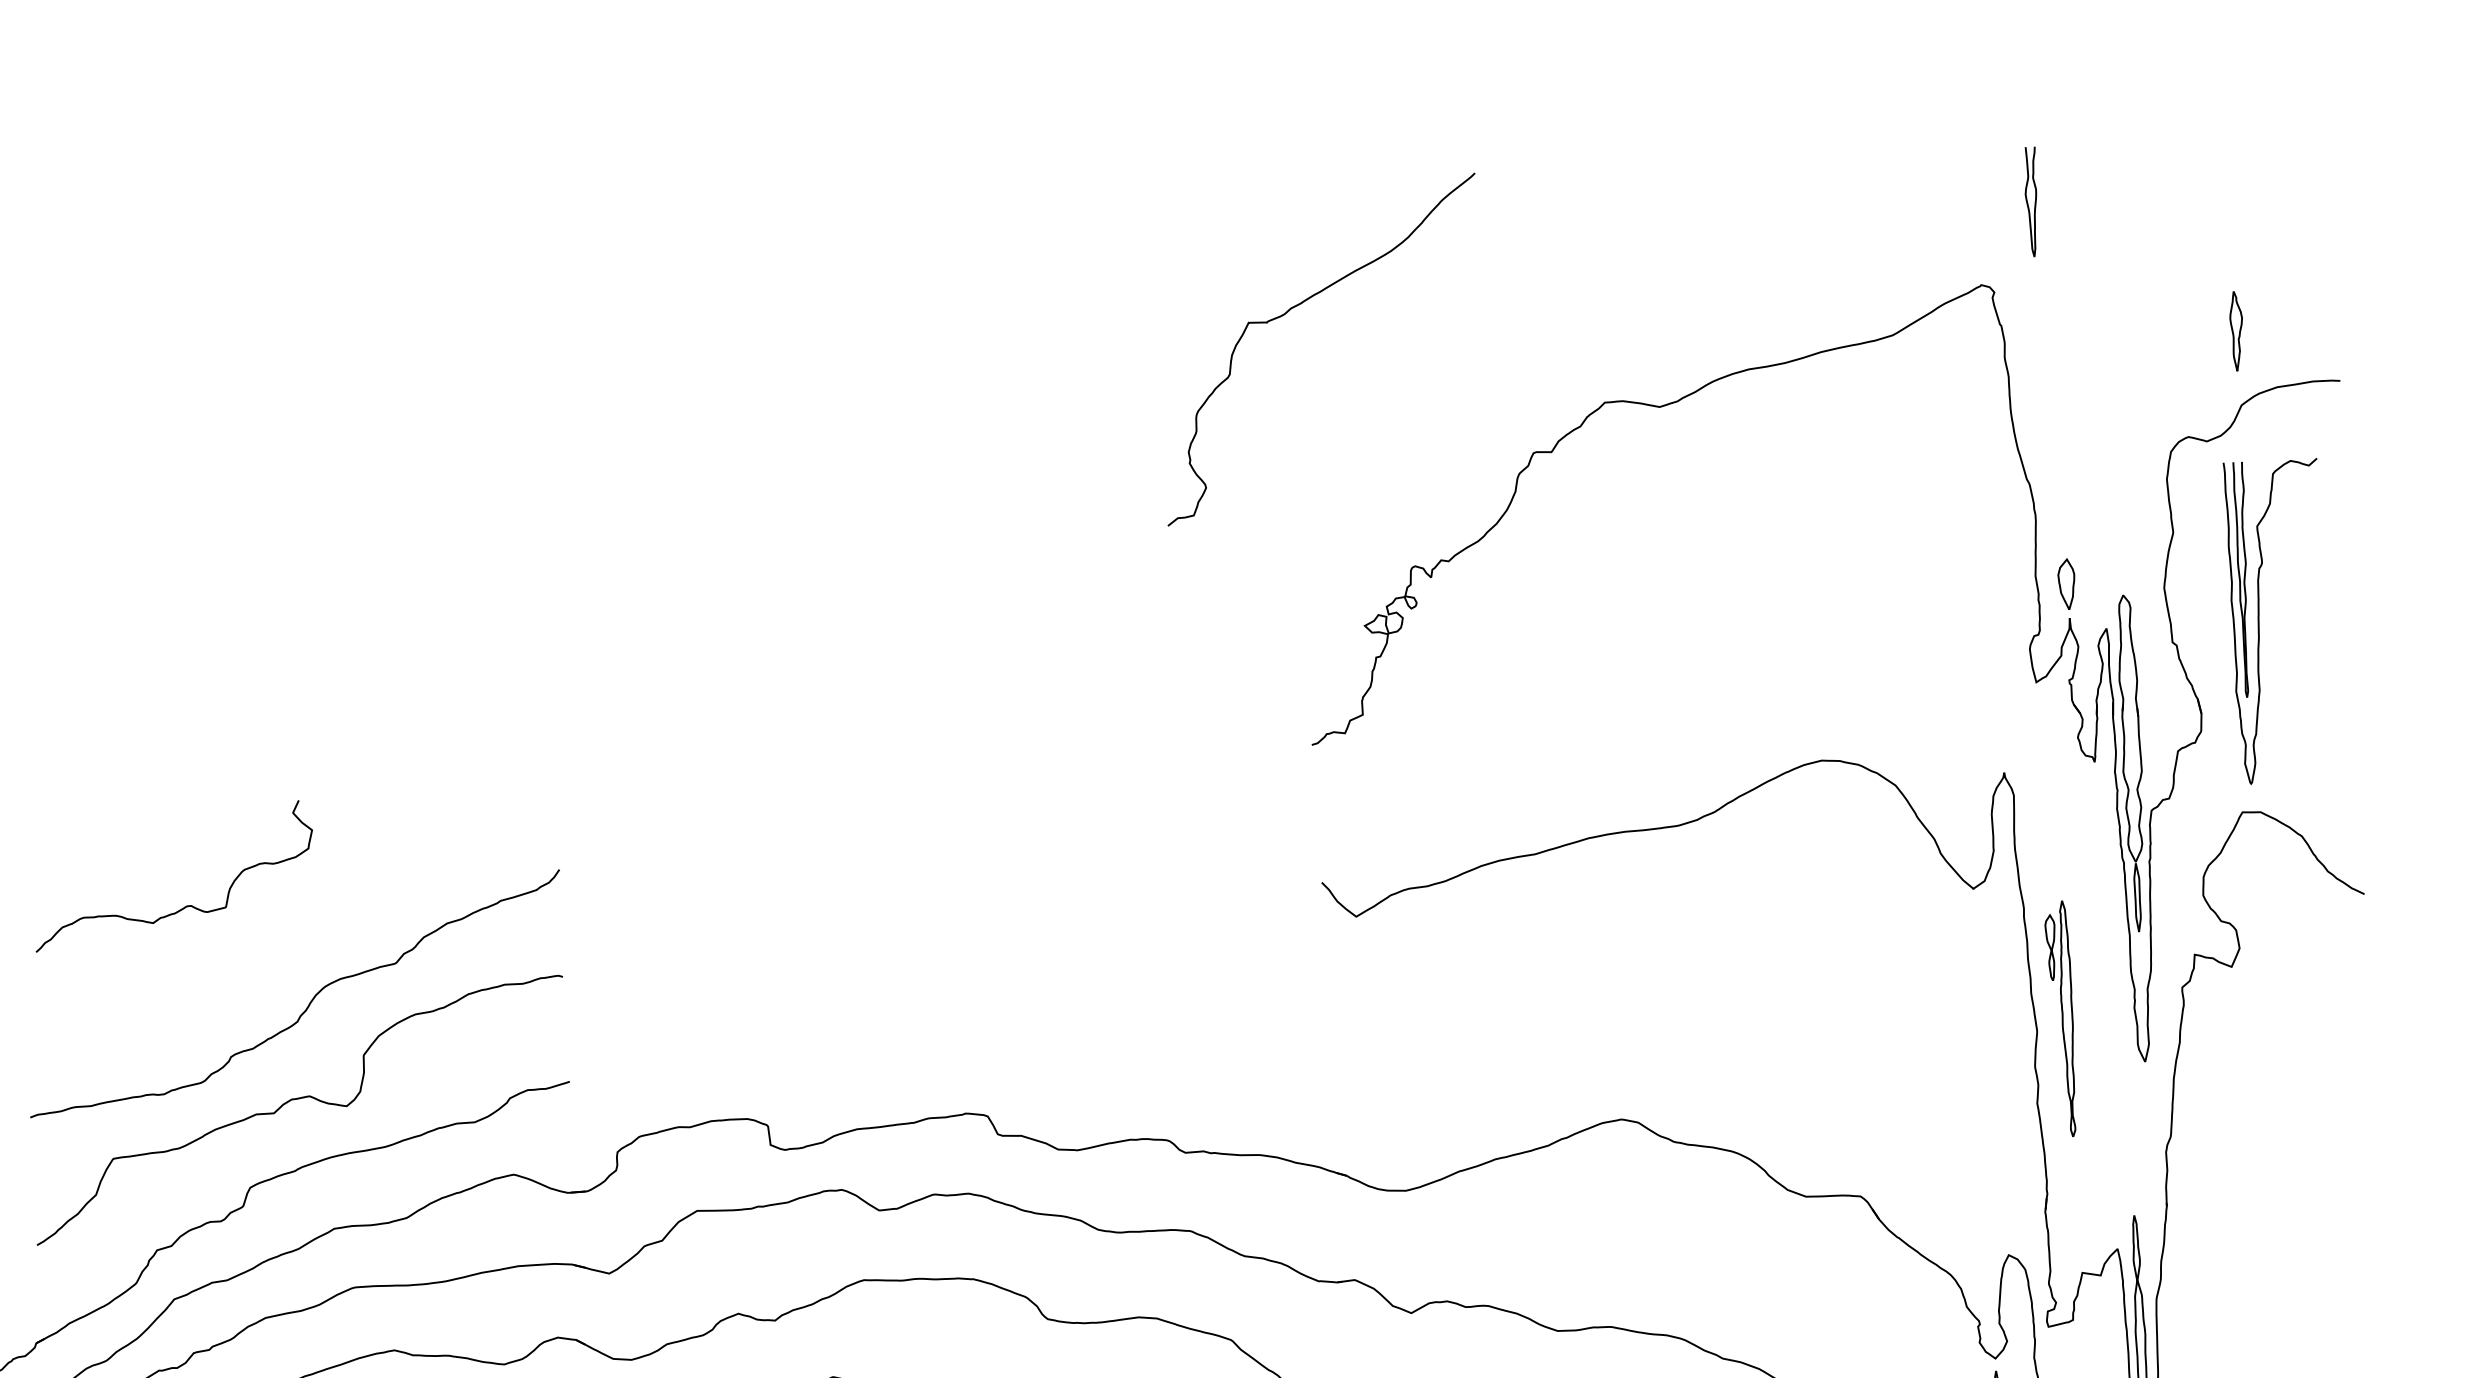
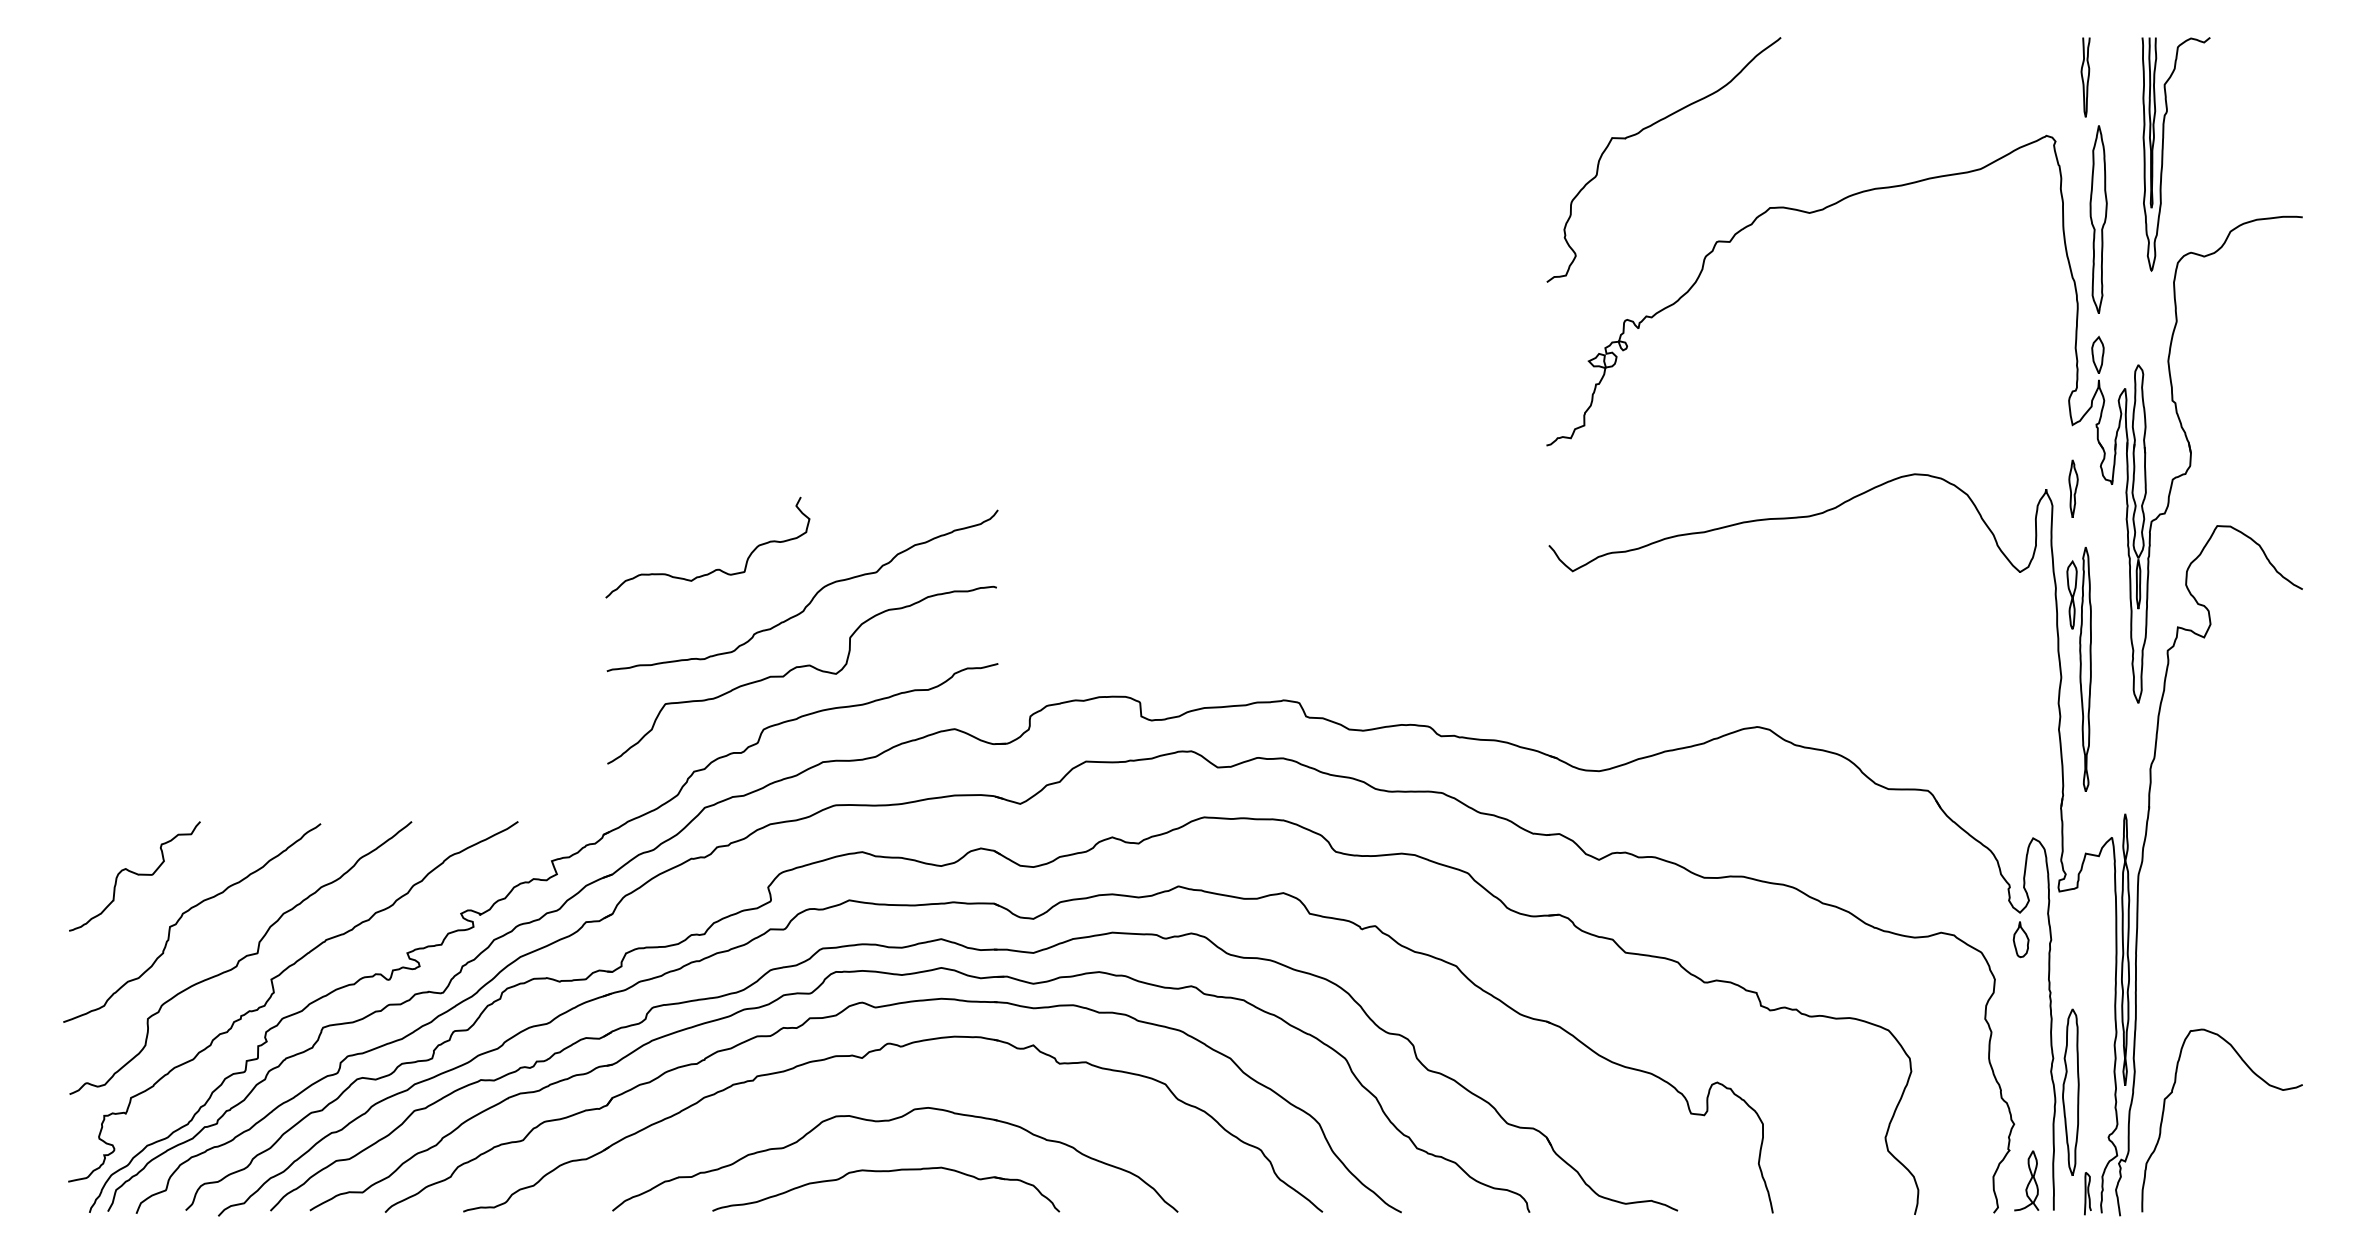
curve: (1296, 307) -> (1647, 128), moved
part: (2236, 330) -> (2073, 488), moved
part: (2058, 397) -> (2098, 219), added
part: (2260, 622) -> (2163, 154), moved
curve: (184, 905) -> (714, 569), moved
part: (2060, 1019) -> (2078, 669), size x1.43

